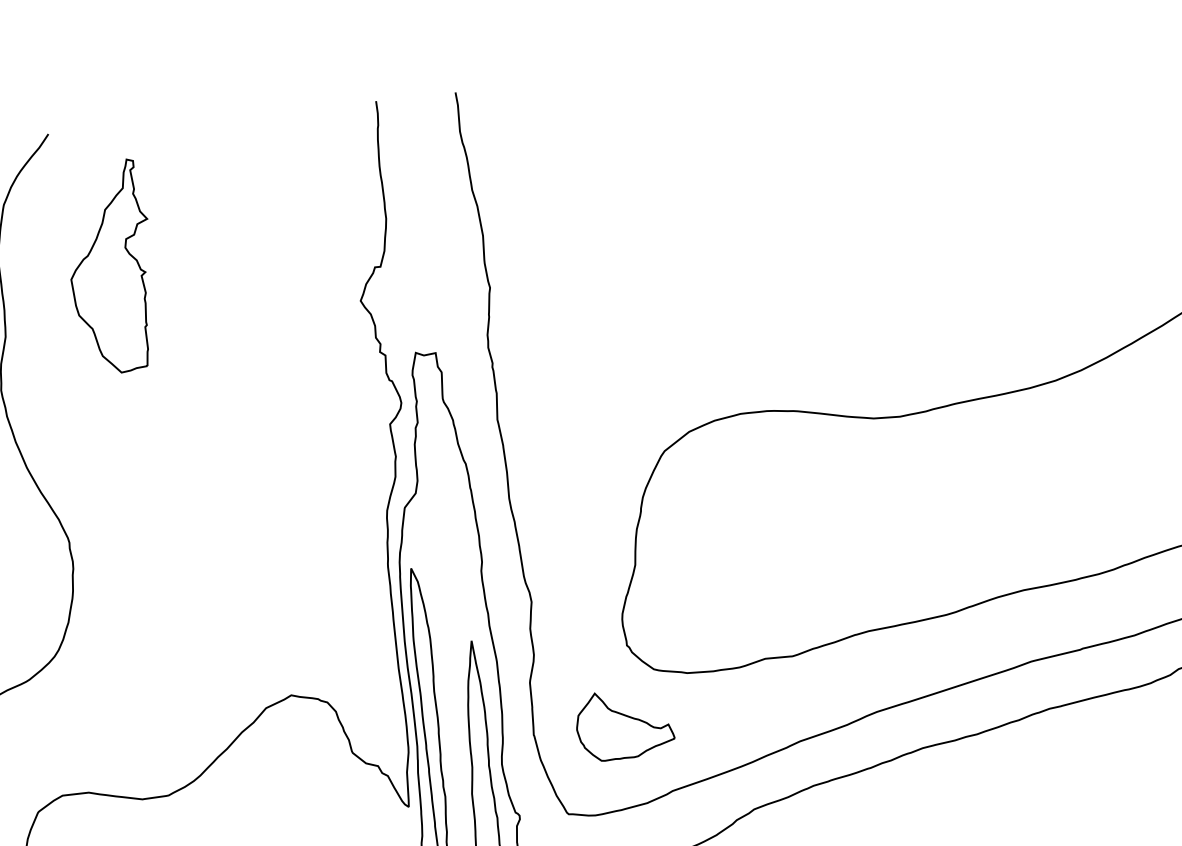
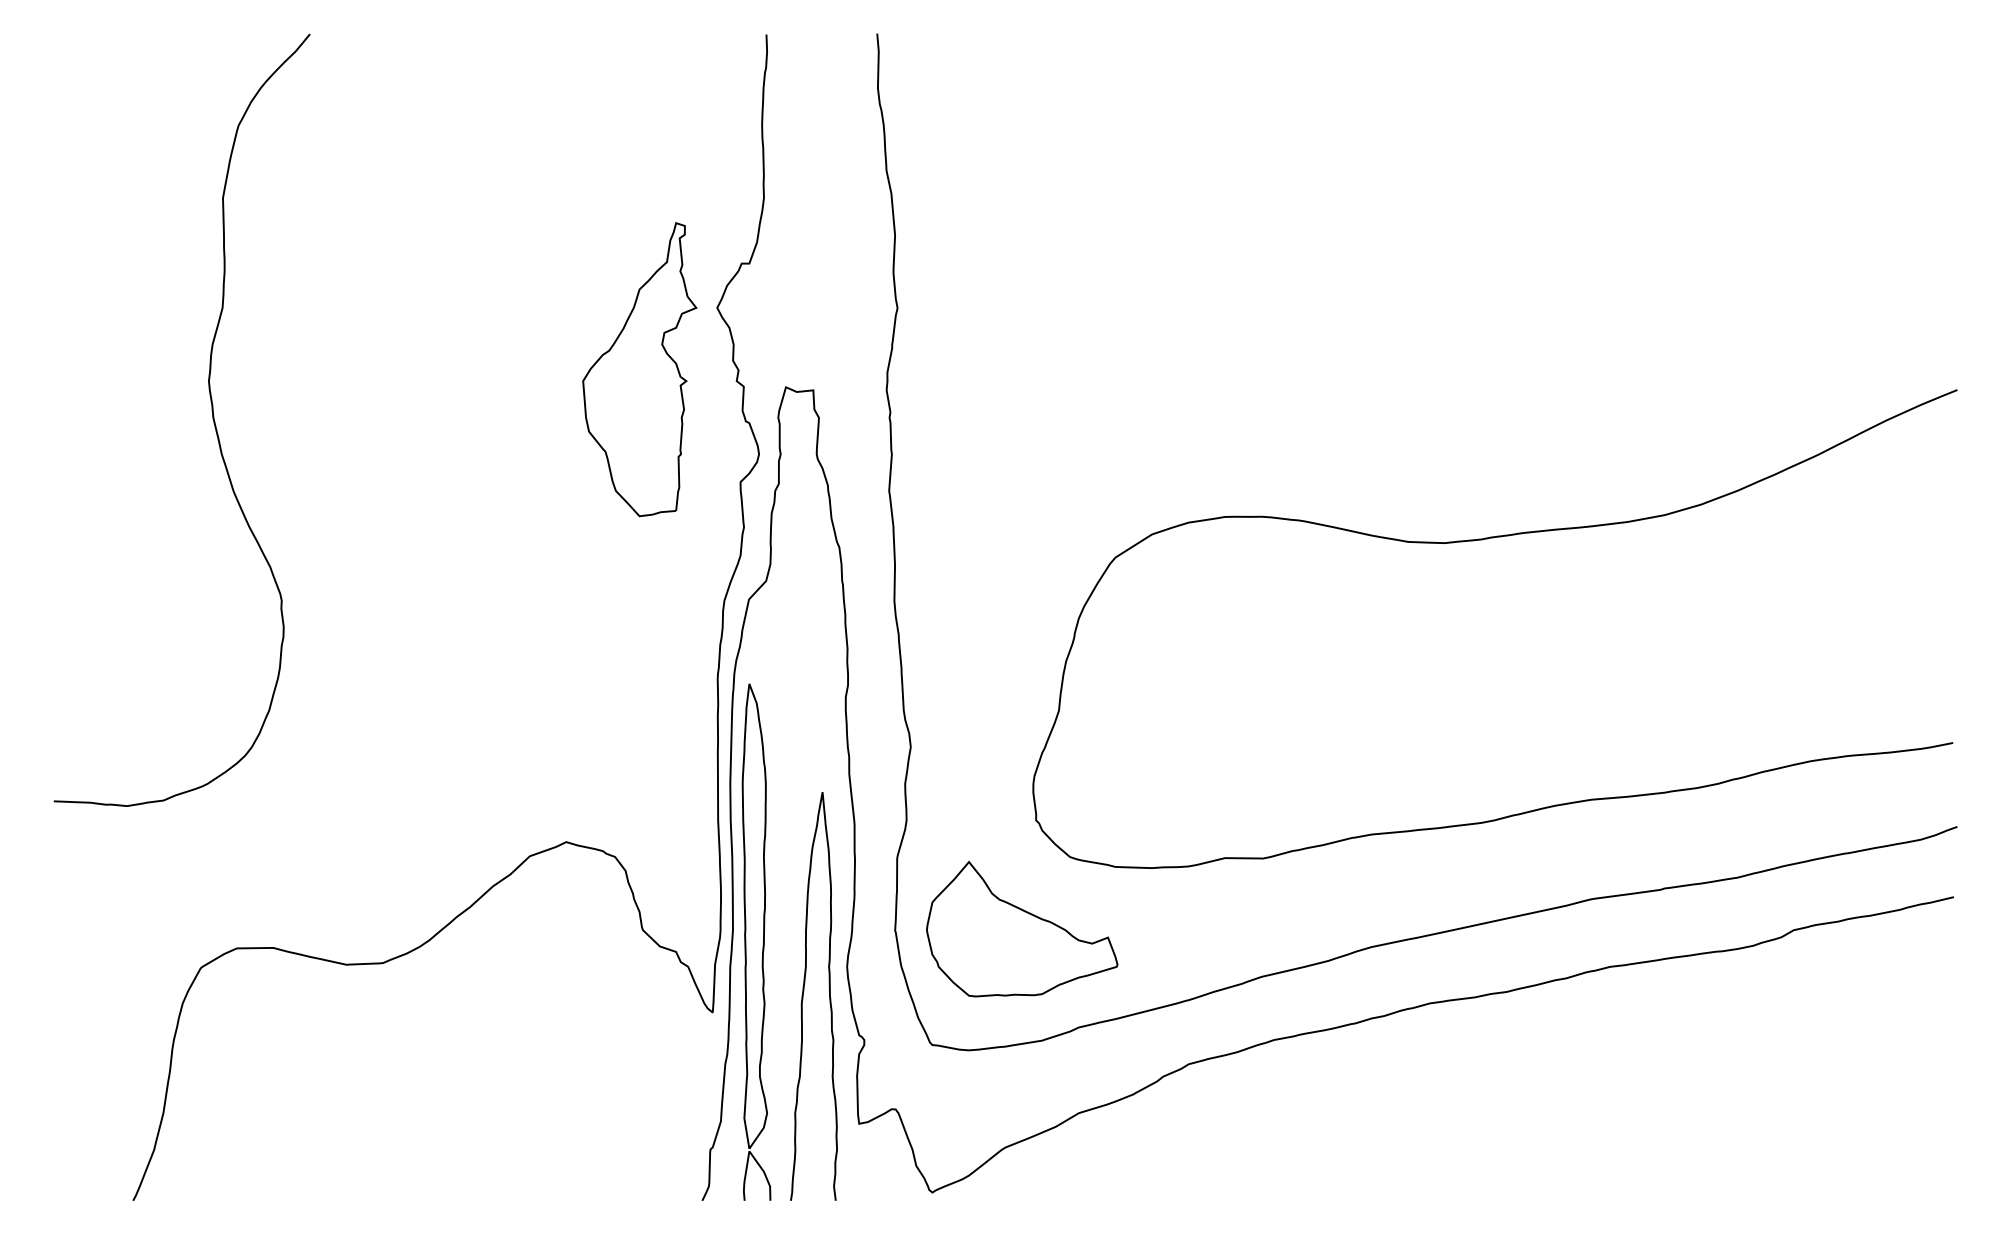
part: (110, 267) -> (639, 369), moved
part: (625, 724) -> (1022, 929), size x1.43

